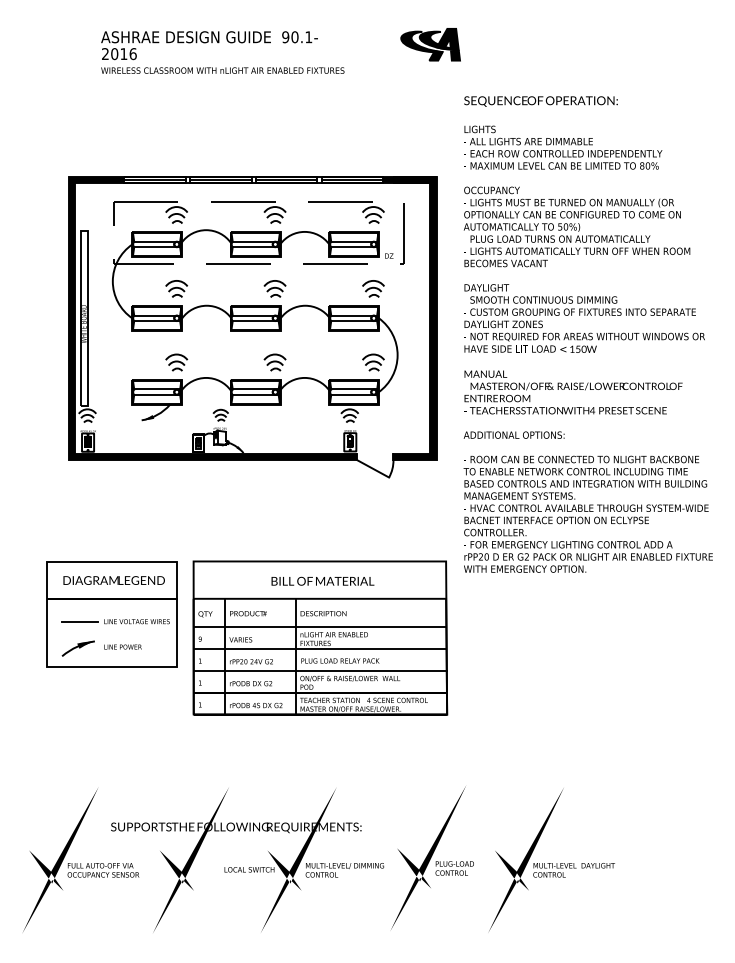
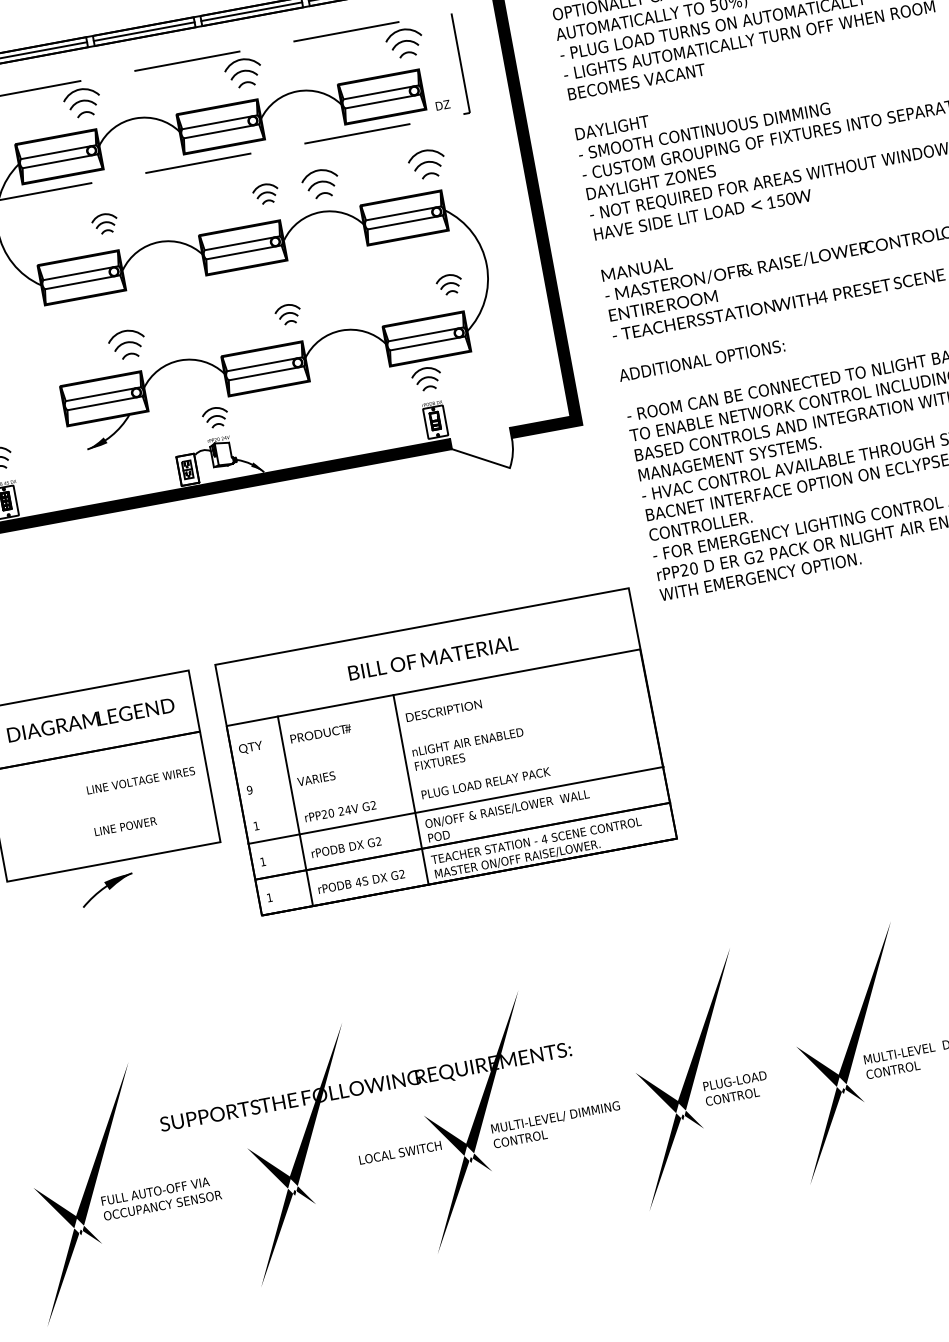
part: (176, 288) -> (104, 223), size x0.7
part: (274, 288) -> (264, 193), size x0.7
part: (308, 288) -> (320, 182), added
part: (274, 362) -> (287, 314), size x0.7
part: (373, 362) -> (449, 284), size x0.7
line: (80, 621) -> (48, 797), removed
line: (319, 626) -> (441, 733), removed
part: (77, 648) -> (106, 890), moved
line: (319, 648) -> (447, 769), removed

